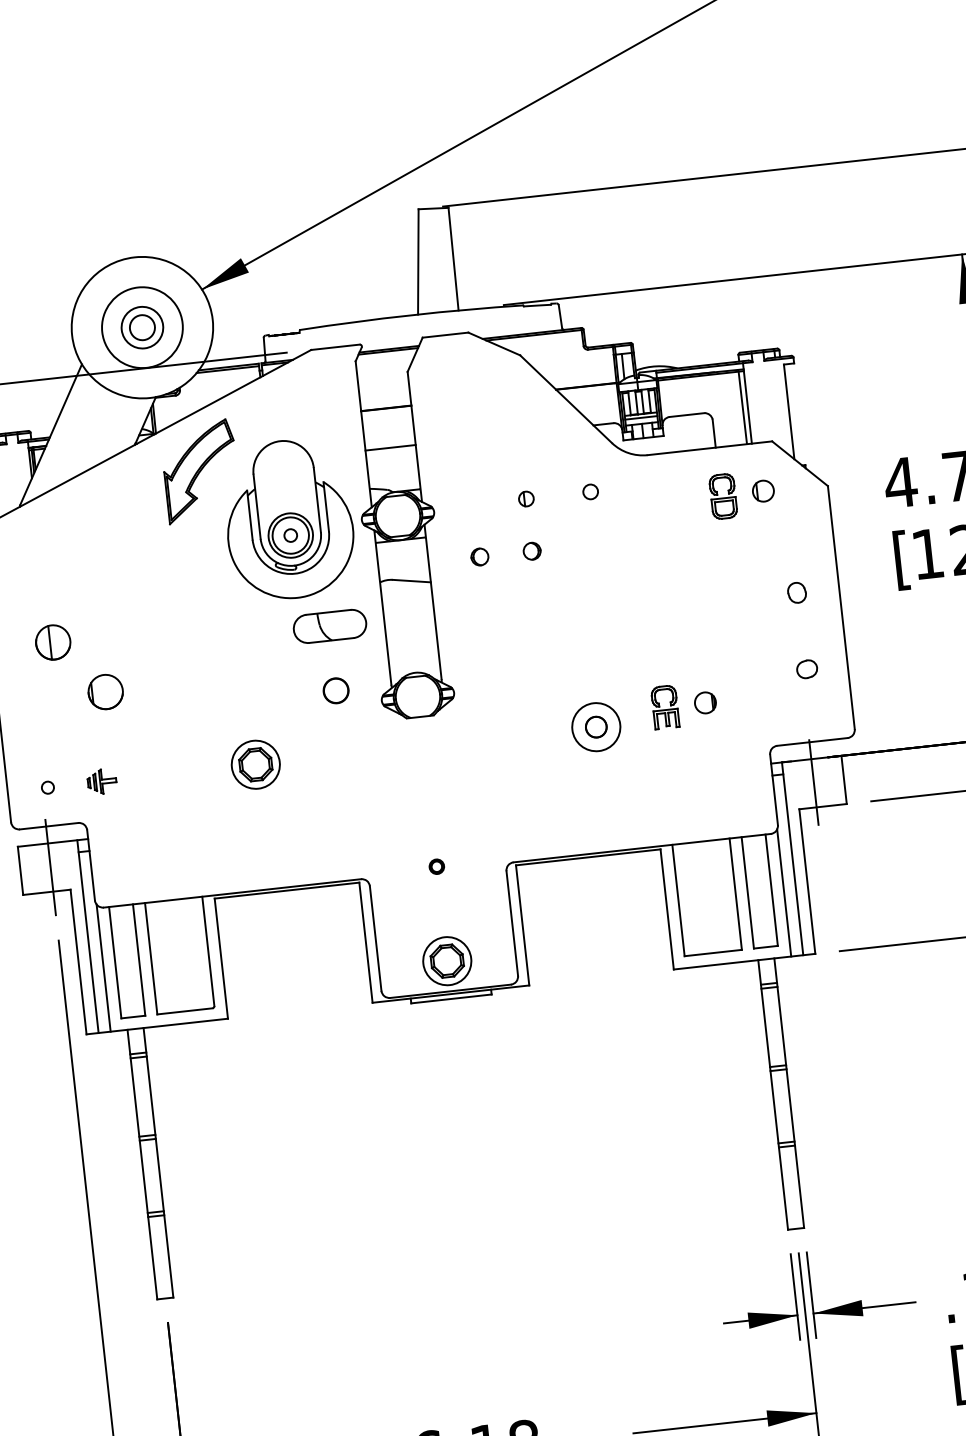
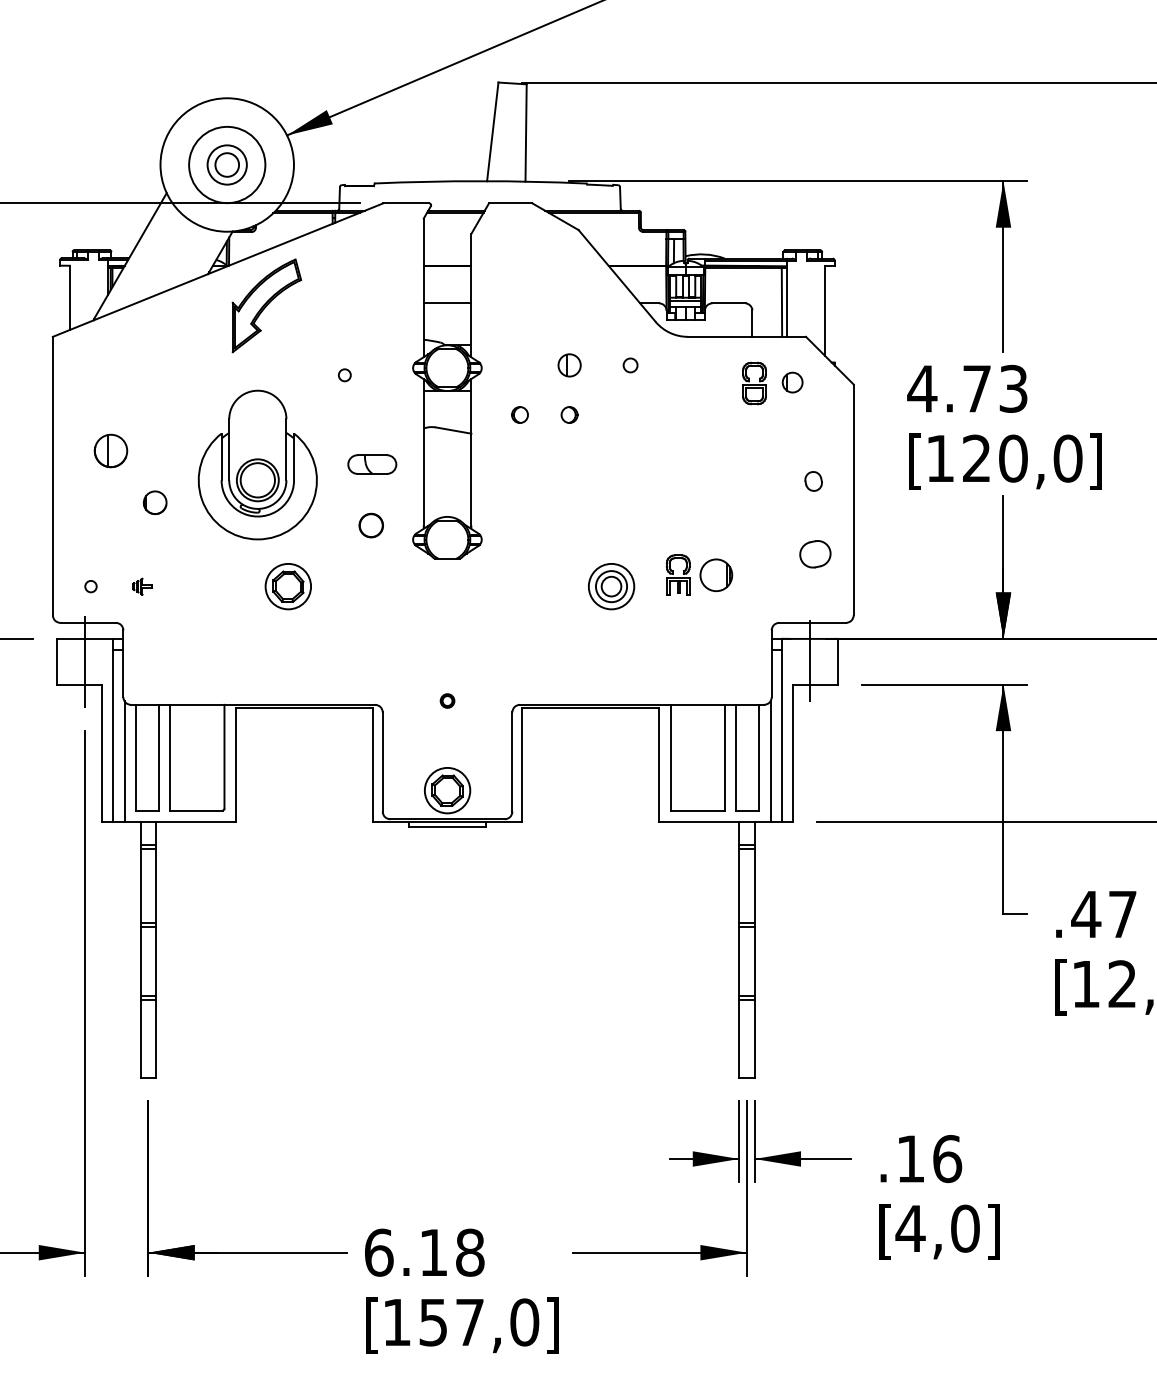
part: (526, 499) -> (569, 365), size x1.6
part: (288, 518) -> (257, 464), moved
part: (330, 626) -> (372, 464), size x0.7
part: (806, 668) -> (814, 553), size x1.6
part: (106, 691) -> (155, 502), size x0.7
part: (705, 702) -> (716, 574), size x1.6
circle: (596, 727) -> (611, 586), size x1.6
part: (102, 781) -> (142, 586), size x0.7

